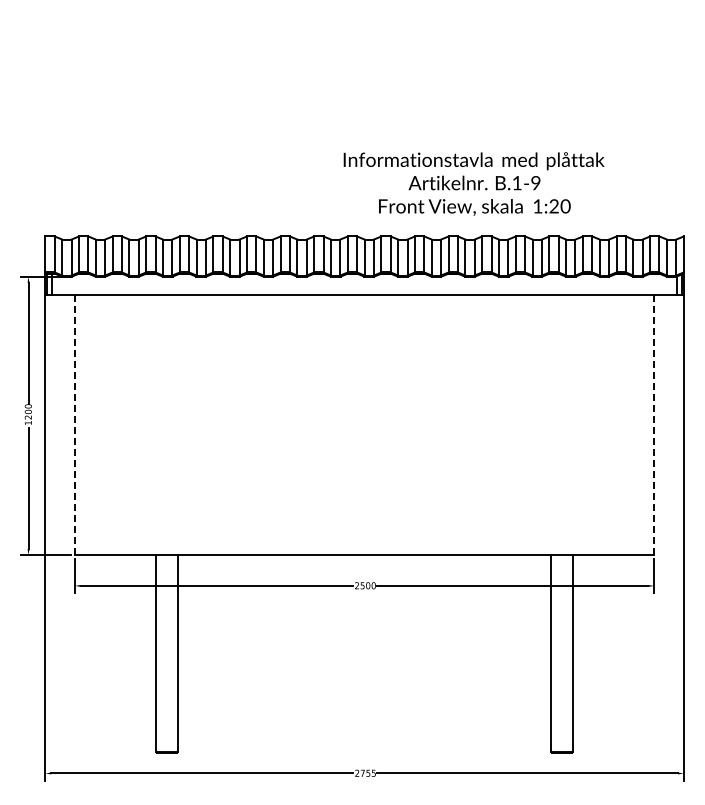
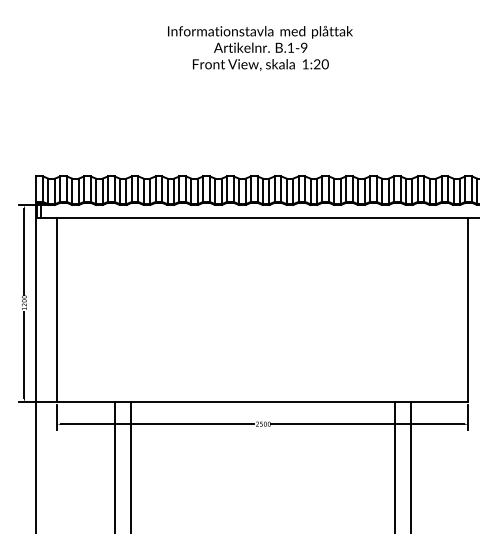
text: (473, 183) -> (259, 48), moved
line: (74, 424) -> (57, 309), dashed -> solid
line: (654, 425) -> (468, 310), dashed -> solid

